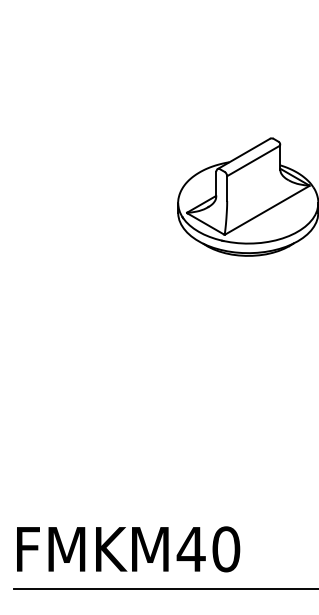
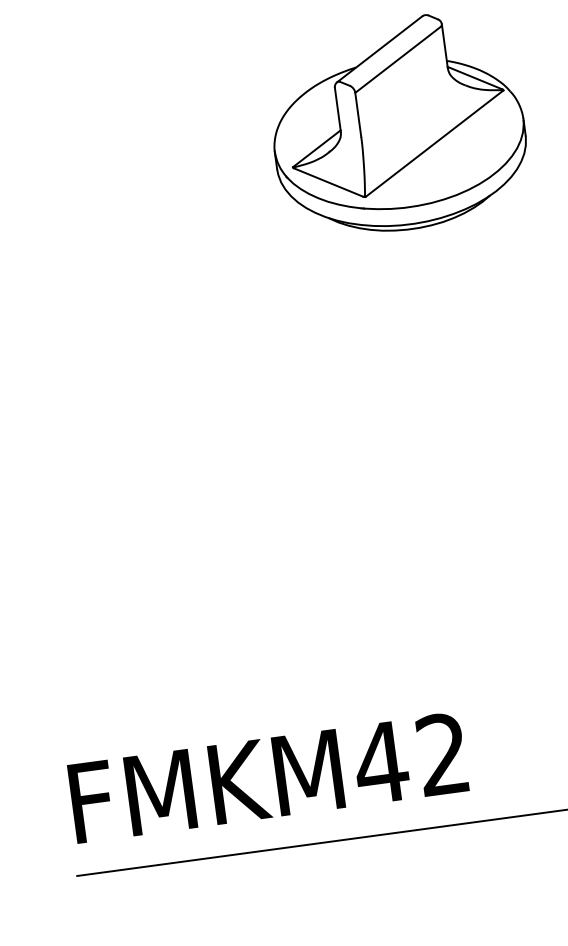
text: (226, 549) -> (443, 754), FMKM40 -> FMKM42

